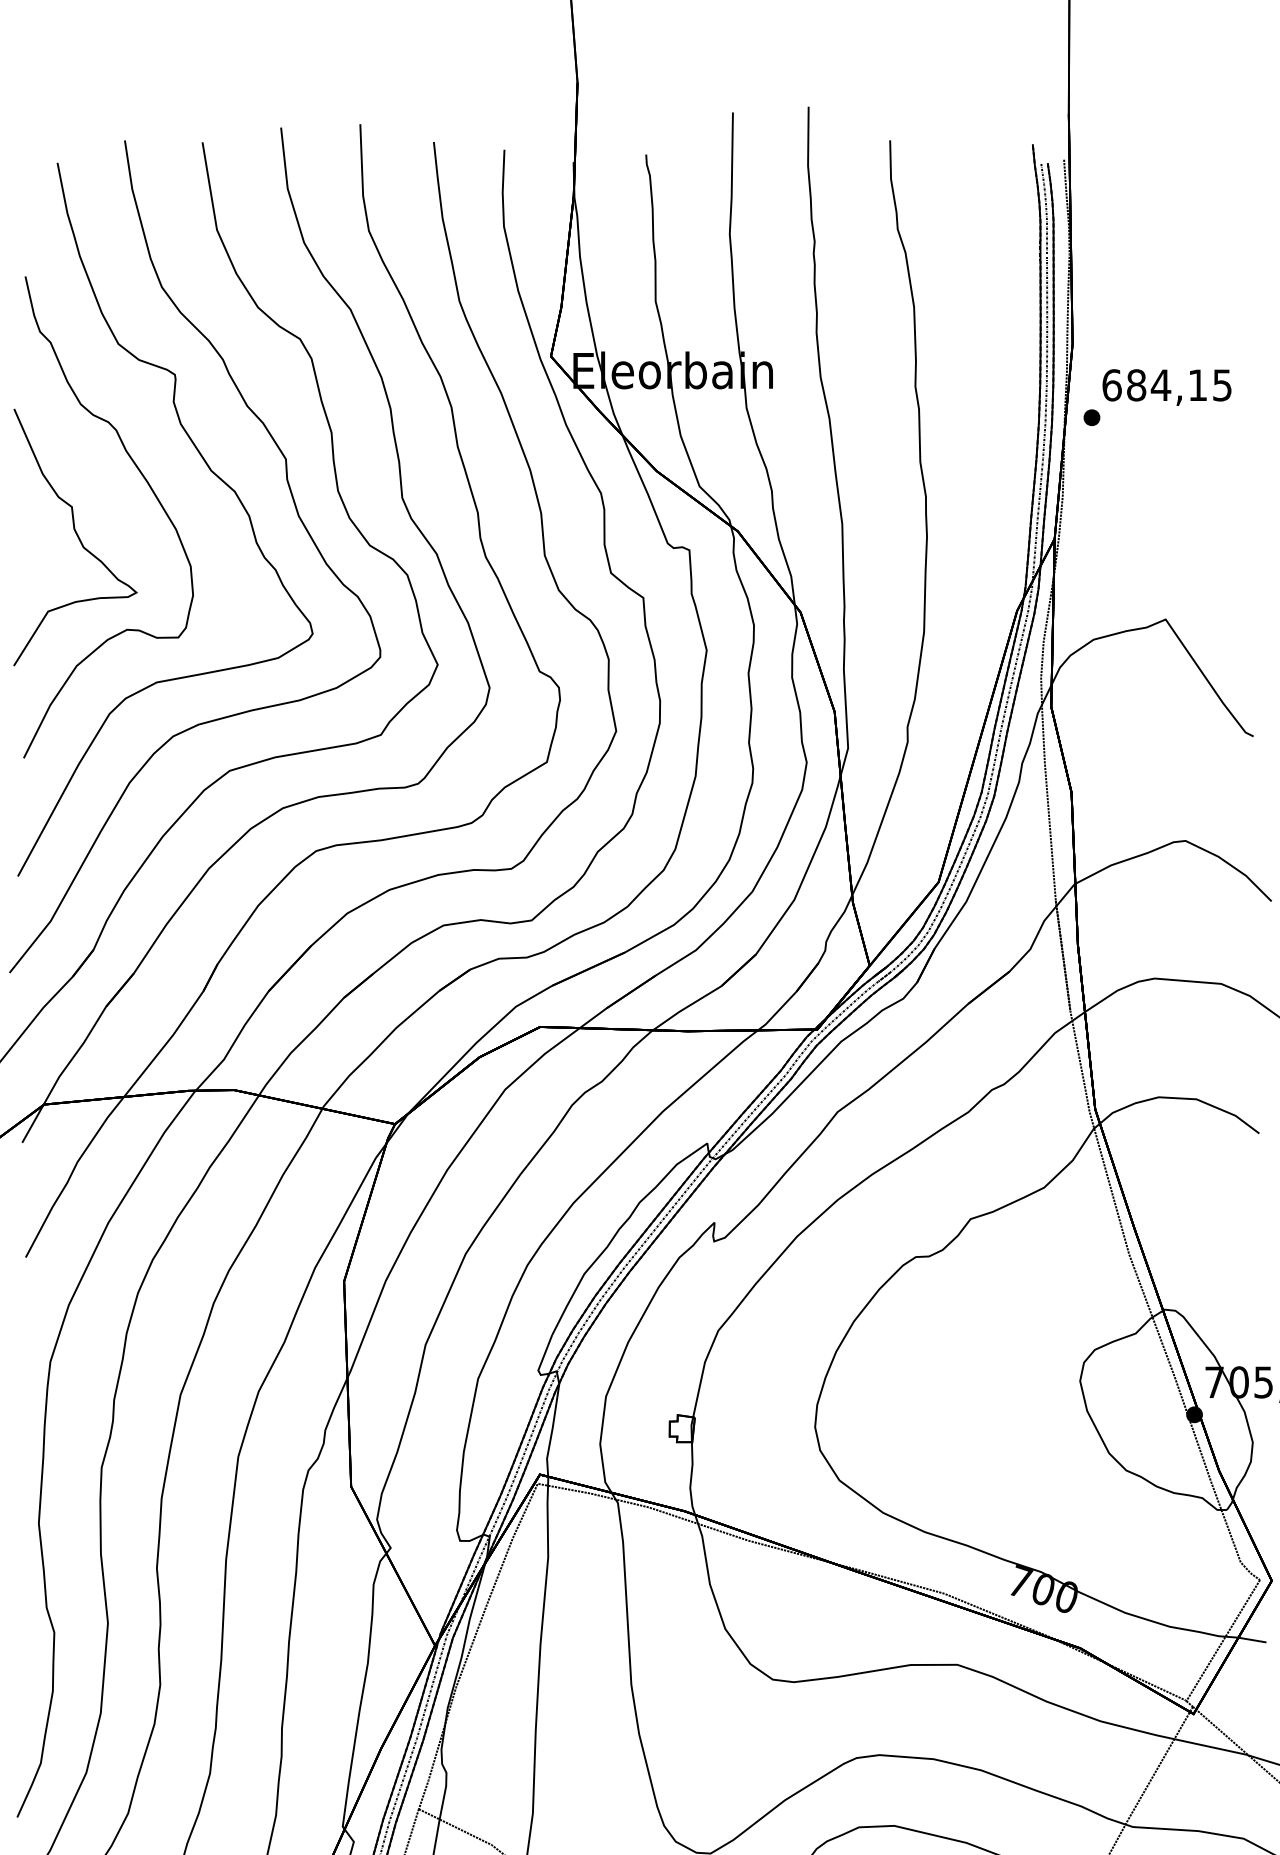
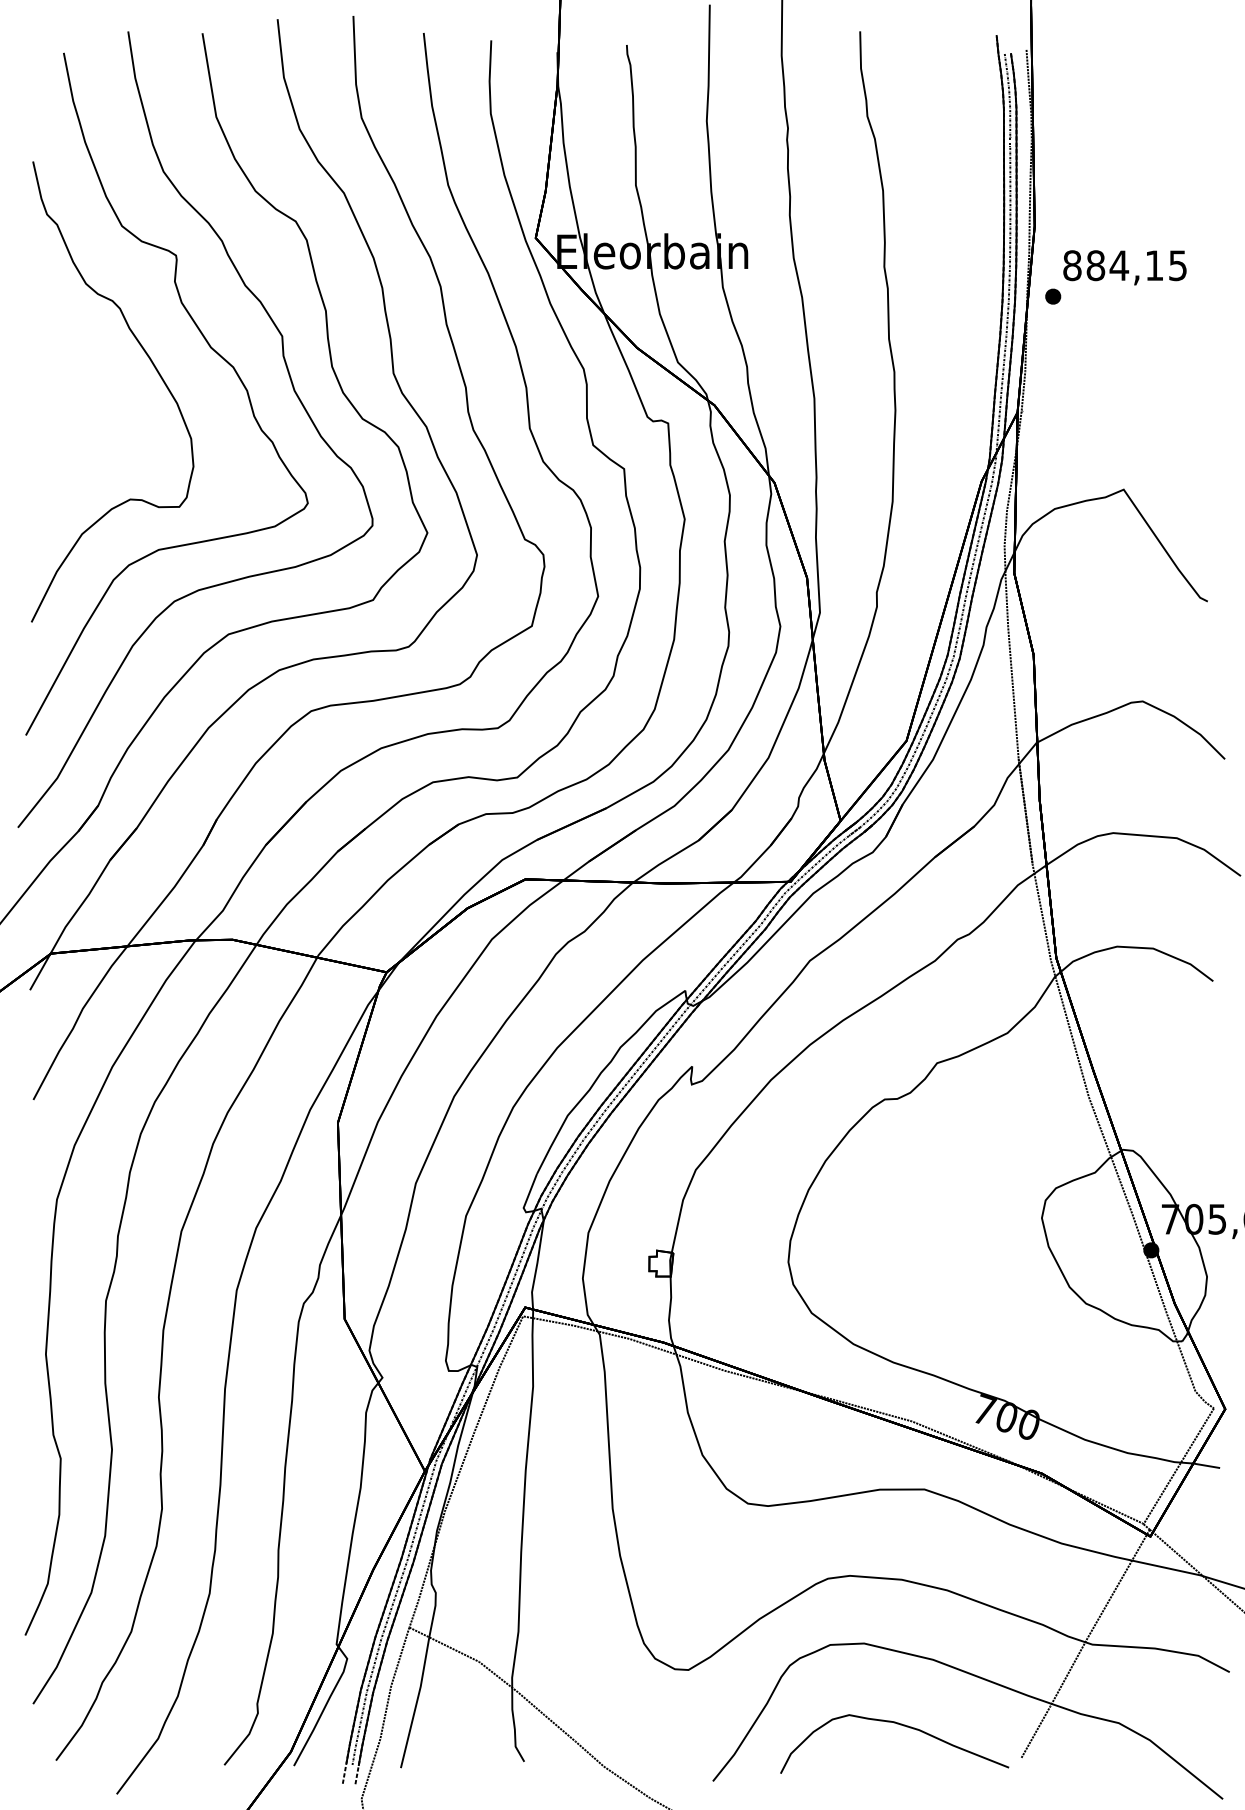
text: (1112, 385) -> (1072, 265), 684,15 -> 884,15
part: (74, 537) -> (80, 411), removed

